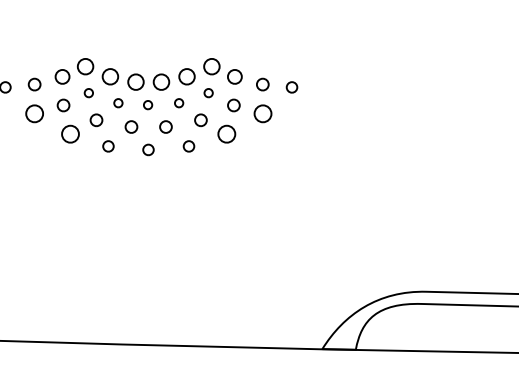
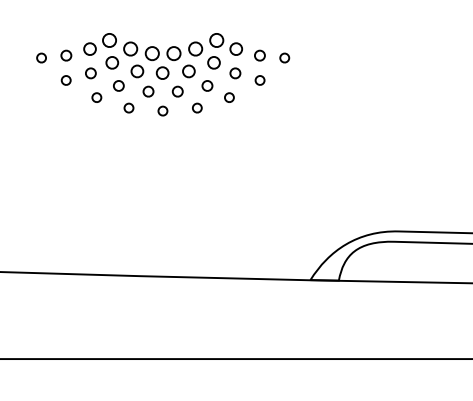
part: (89, 92) -> (112, 62), size x1.67
part: (208, 92) -> (213, 62), size x1.67
part: (118, 103) -> (137, 71), size x1.67
part: (178, 103) -> (188, 71), size x1.67
part: (147, 104) -> (162, 72), size x1.67
part: (33, 113) -> (65, 80), size x0.62
part: (262, 113) -> (259, 80), size x0.62
part: (70, 133) -> (96, 97), size x0.62
part: (226, 133) -> (229, 97), size x0.62

